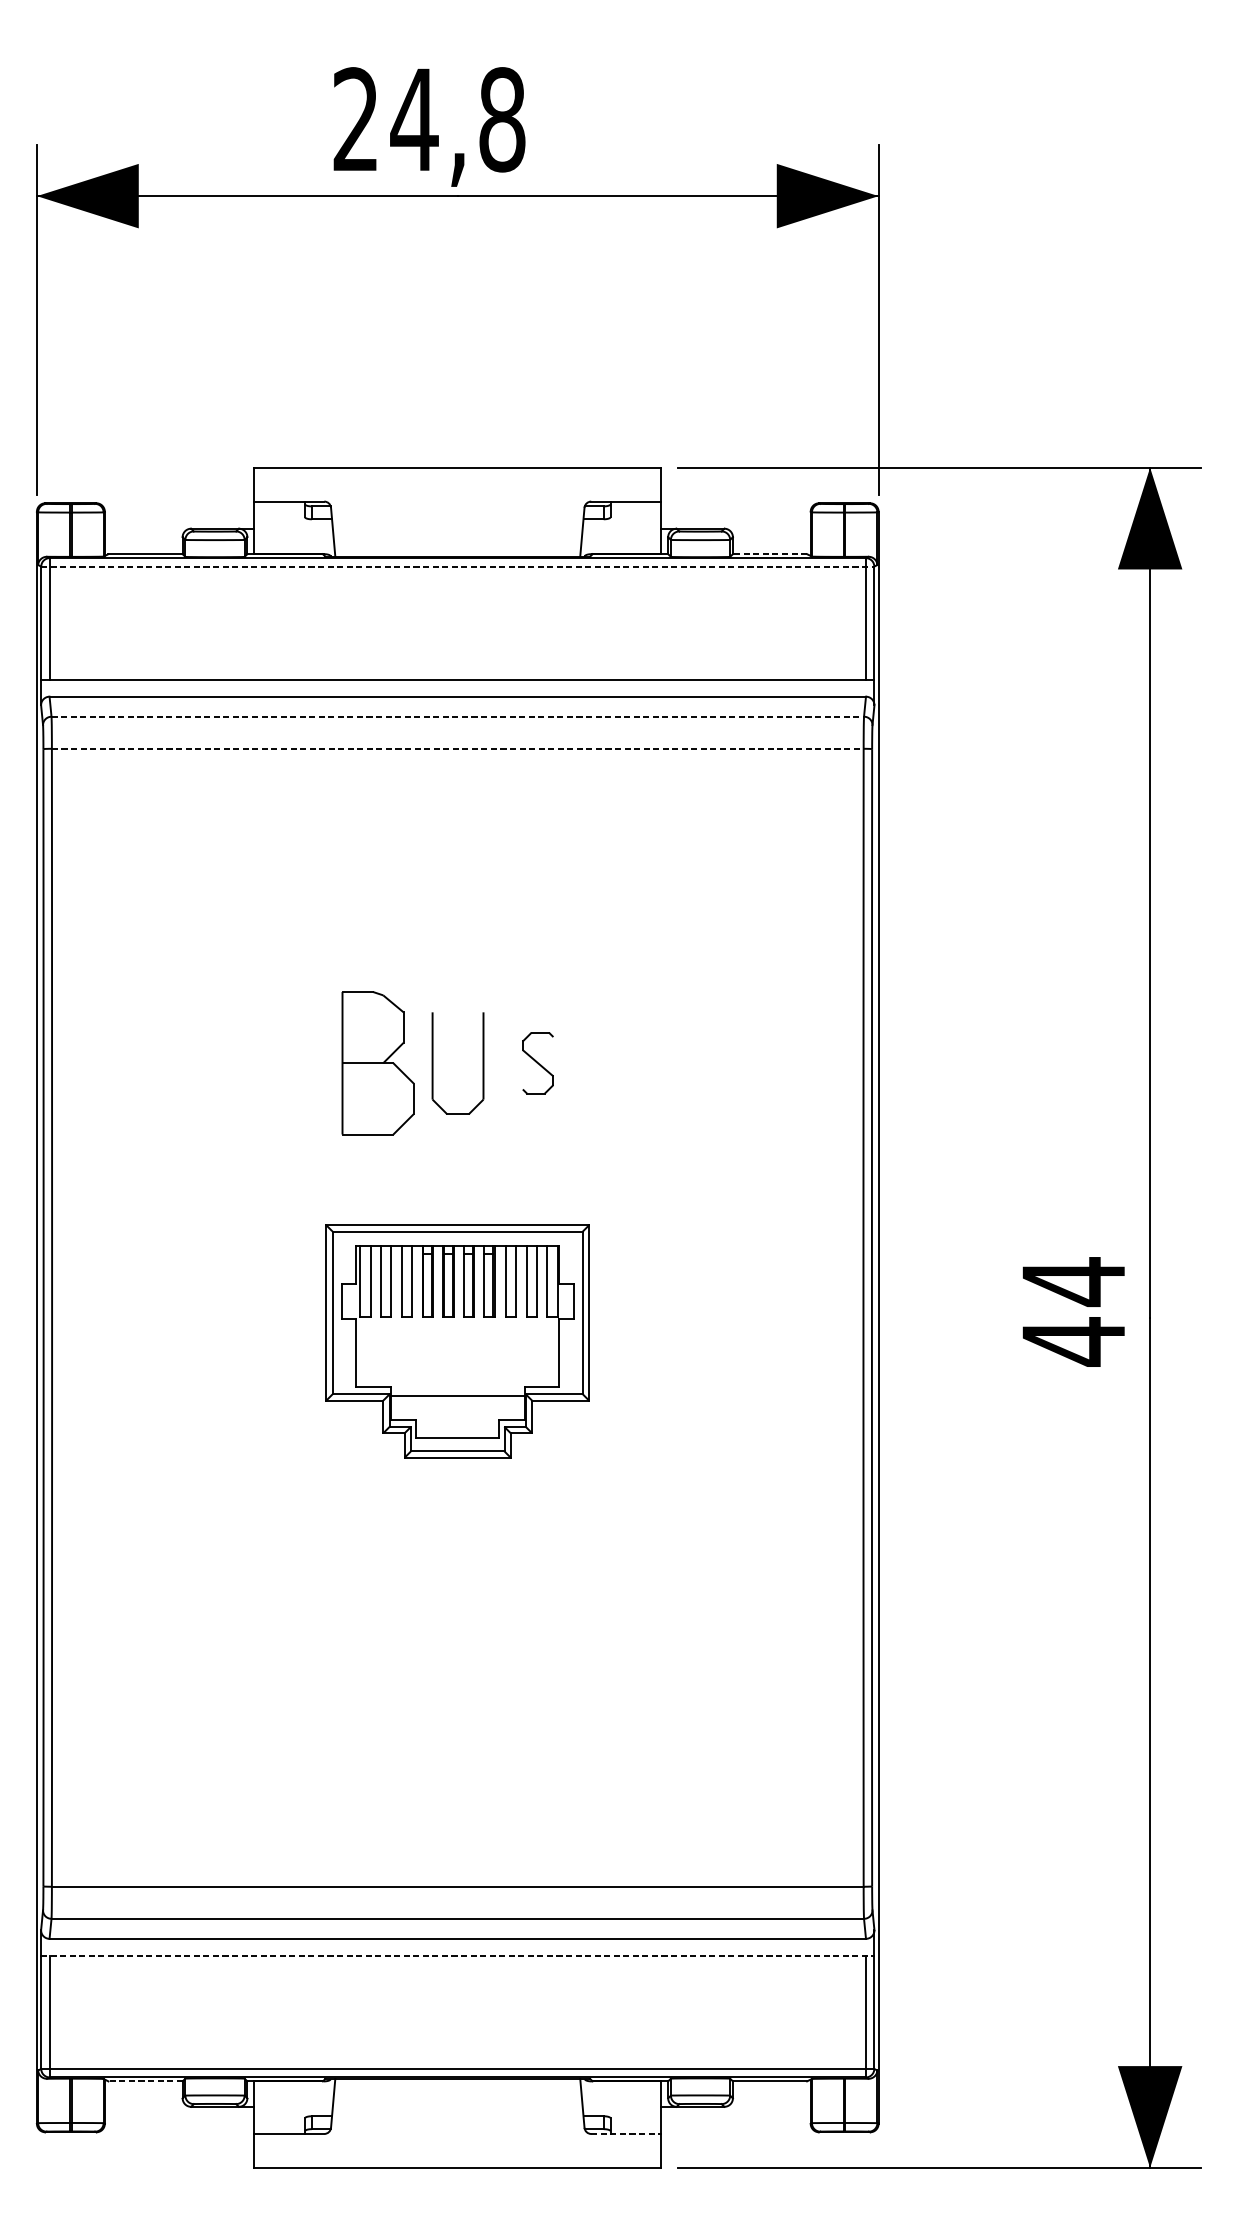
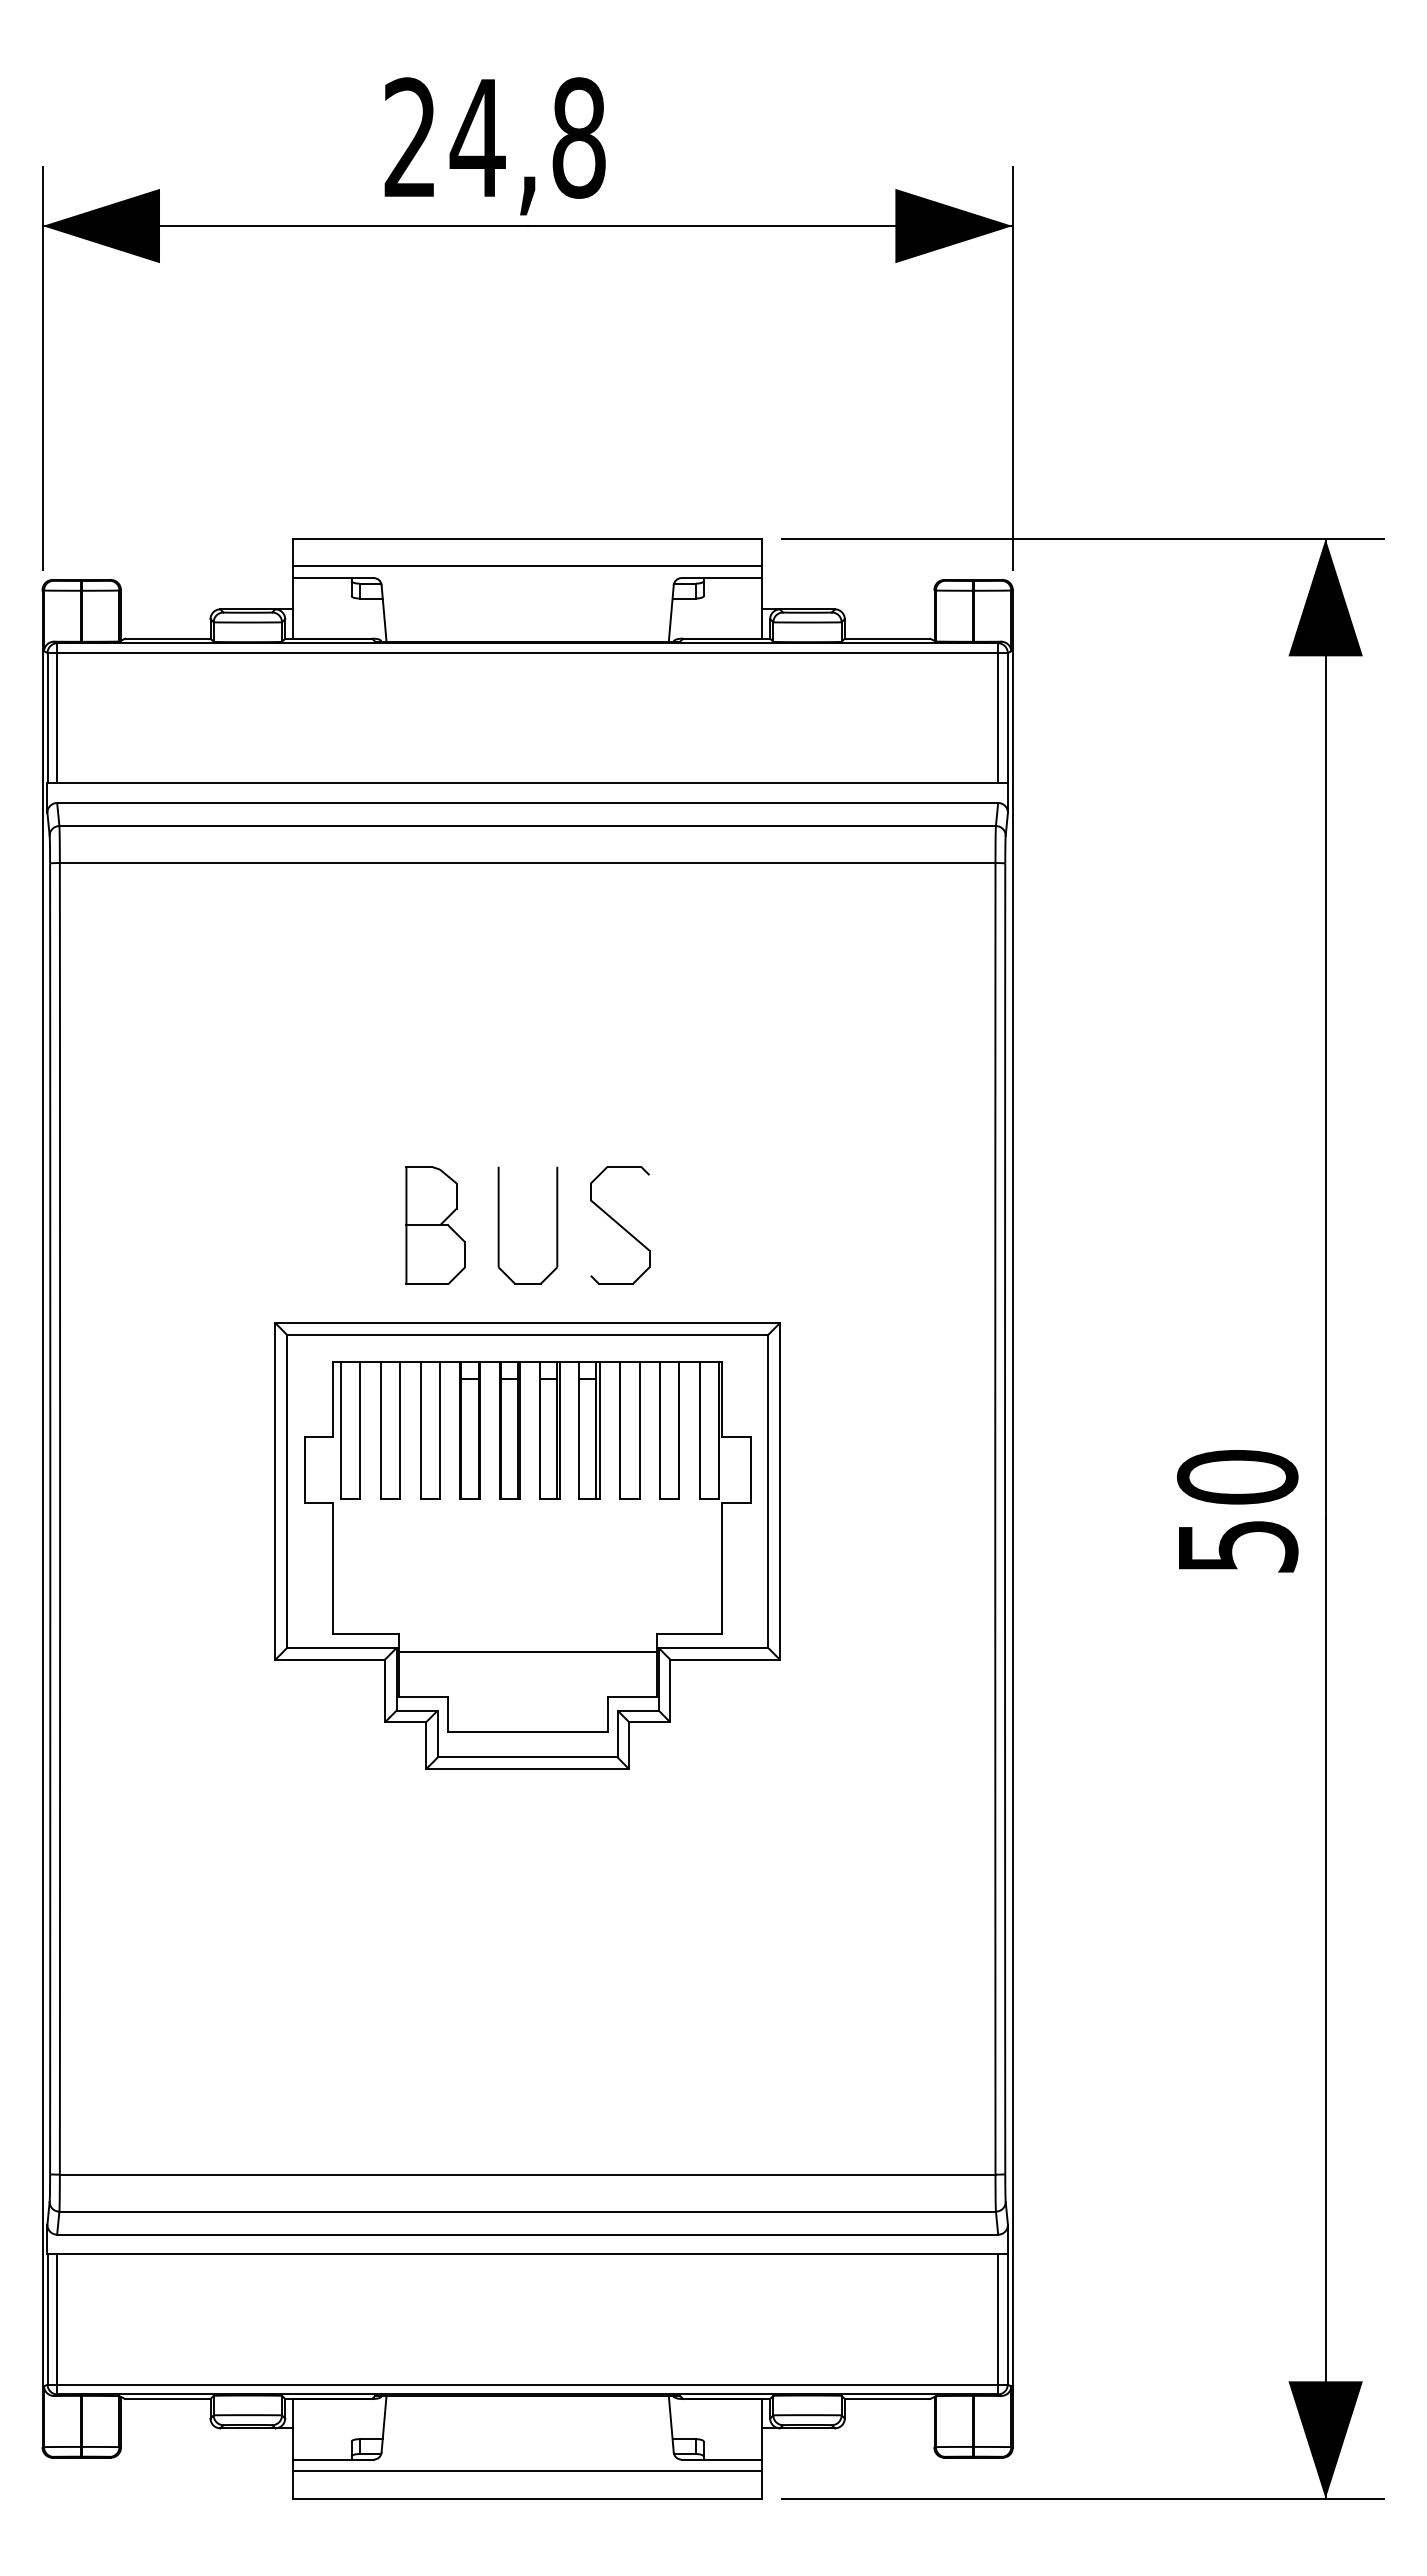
line: (457, 491) -> (527, 566), added
line: (769, 553) -> (887, 638), dashed -> solid
line: (458, 567) -> (528, 653), dashed -> solid
line: (458, 717) -> (528, 826), dashed -> solid
line: (457, 749) -> (527, 863), dashed -> solid
part: (377, 1063) -> (435, 1225), size x0.71
part: (538, 1063) -> (620, 1225), size x1.67
text: (1073, 1311) -> (1237, 1511), 44 -> 50
part: (457, 1340) -> (527, 1545), size x1.67
line: (458, 1956) -> (528, 2254), dashed -> solid
line: (145, 2080) -> (167, 2398), dashed -> solid
line: (626, 2133) -> (722, 2459), dashed -> solid
line: (457, 2144) -> (527, 2471), added

